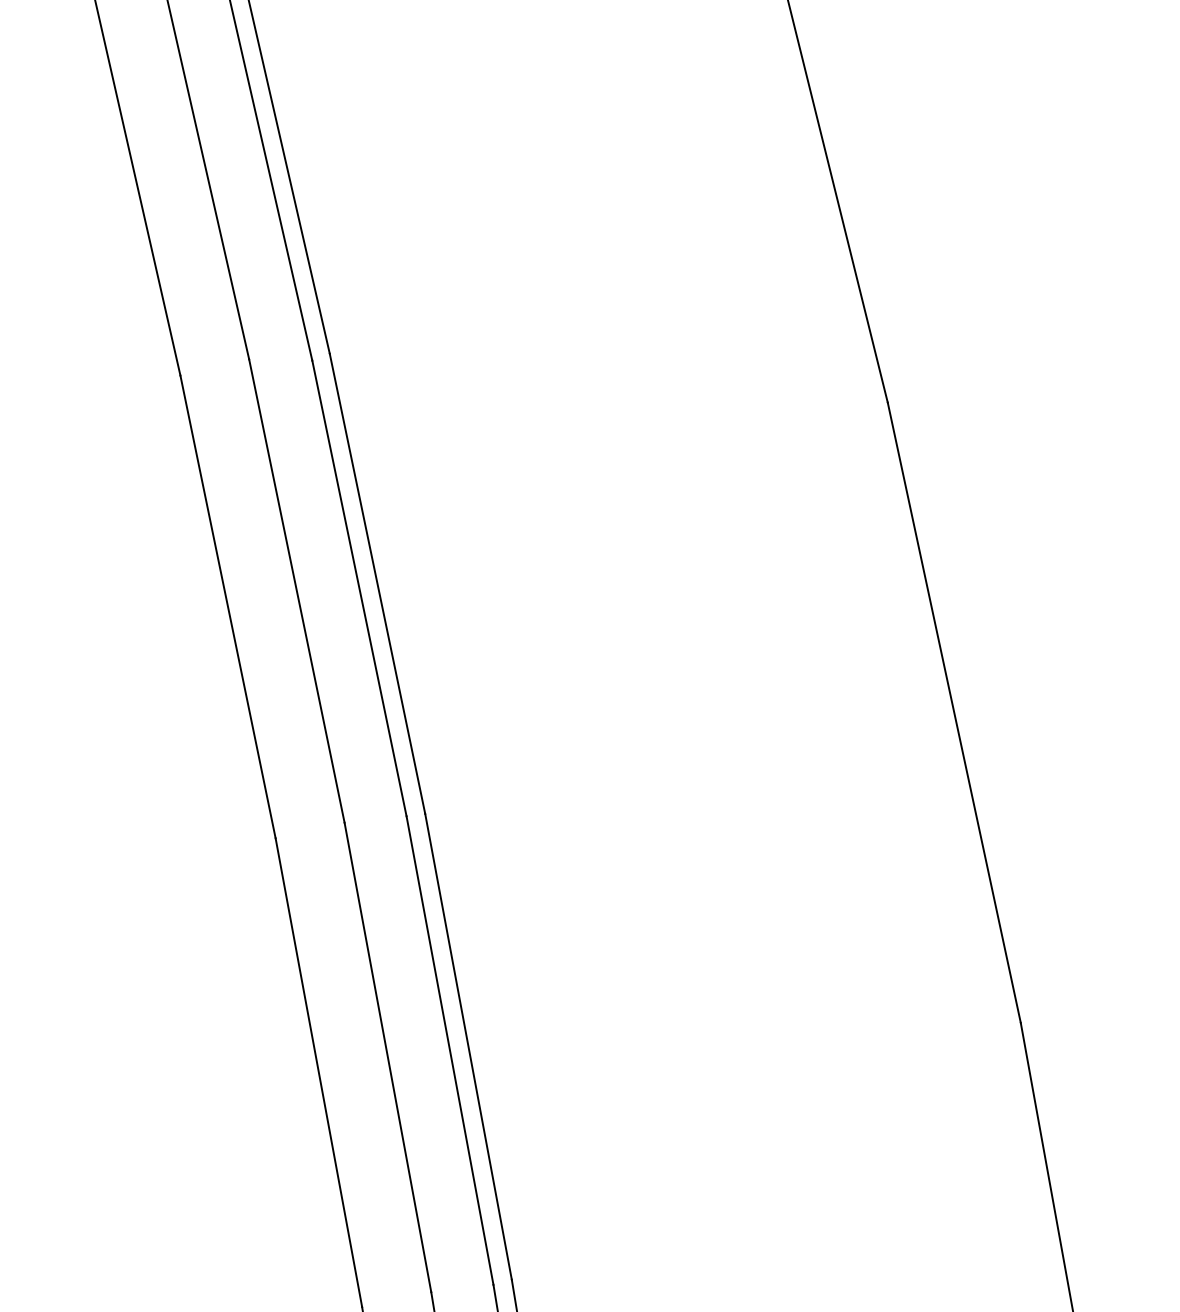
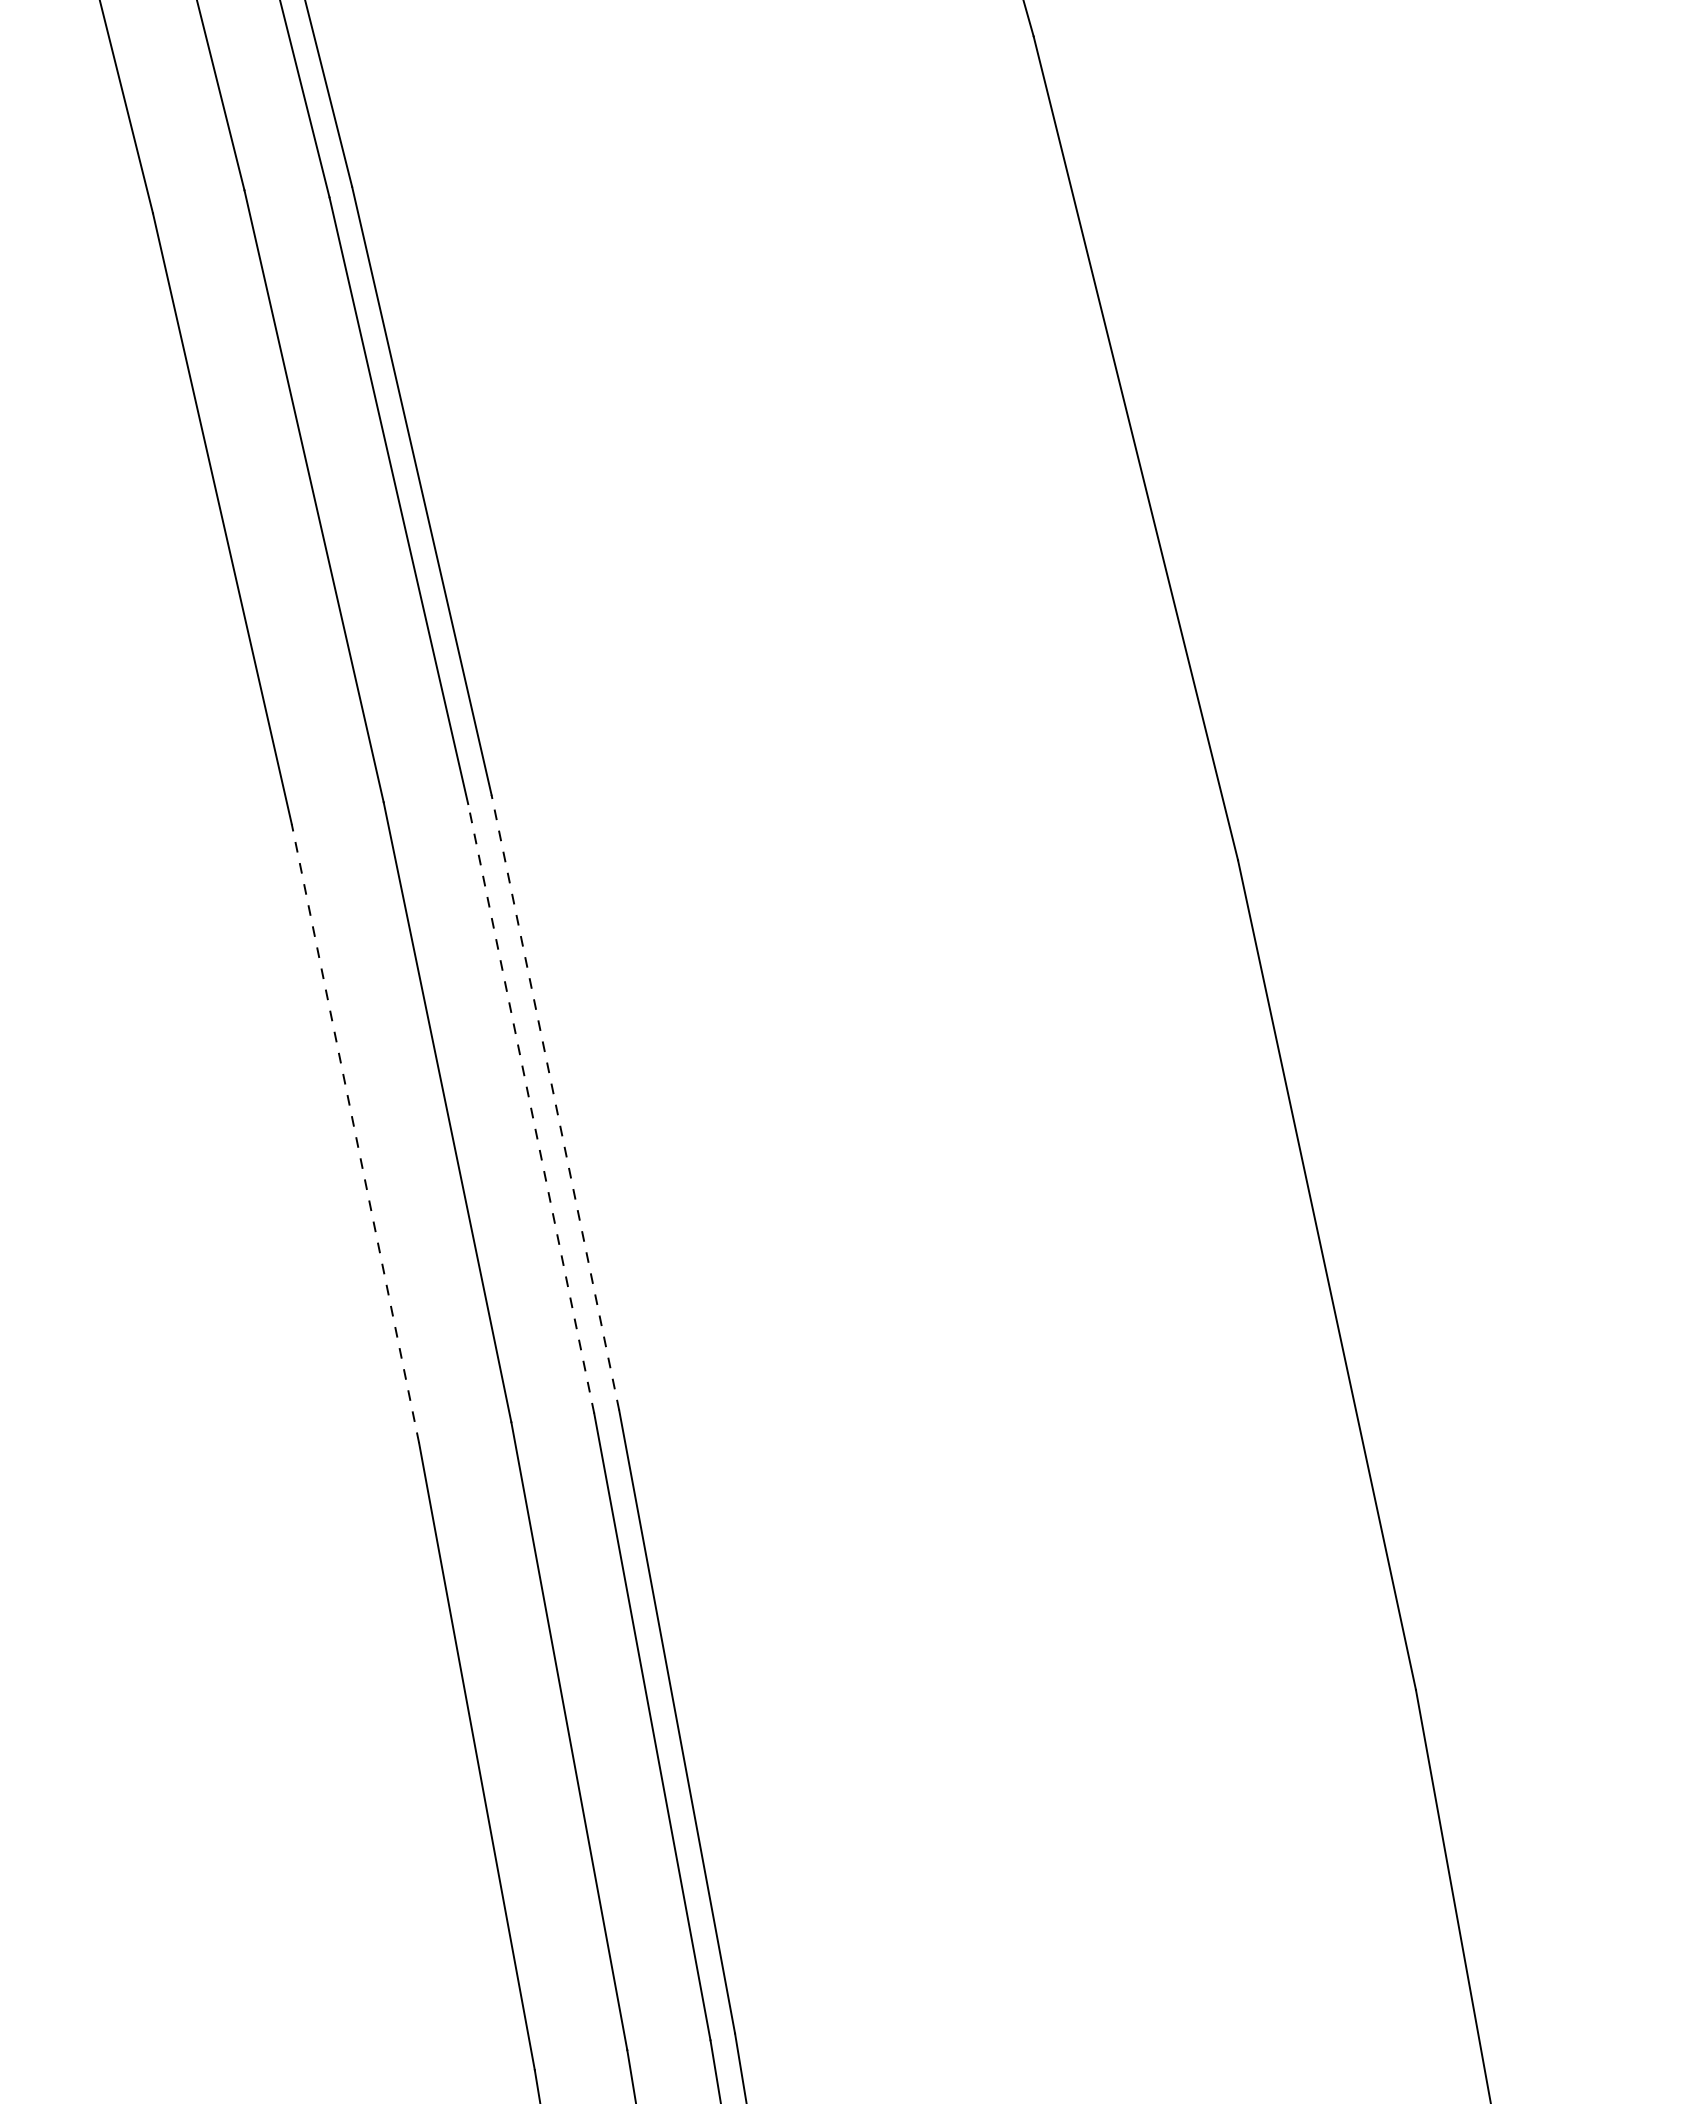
line: (377, 583) -> (555, 1102), solid -> dashed
line: (359, 588) -> (531, 1108), solid -> dashed
line: (228, 606) -> (355, 1133), solid -> dashed

